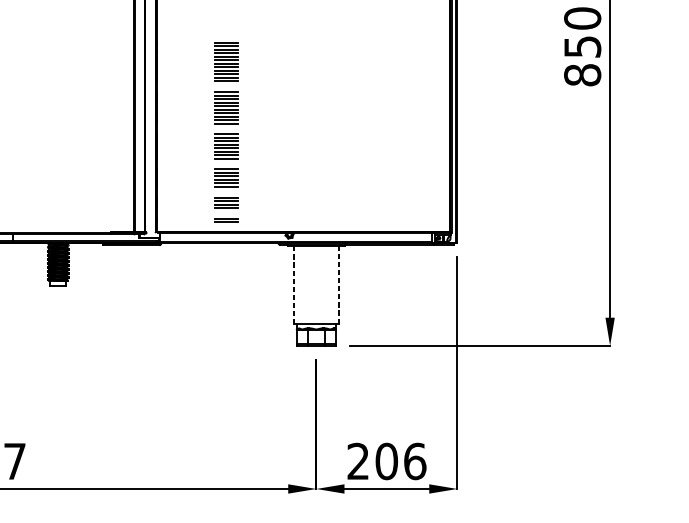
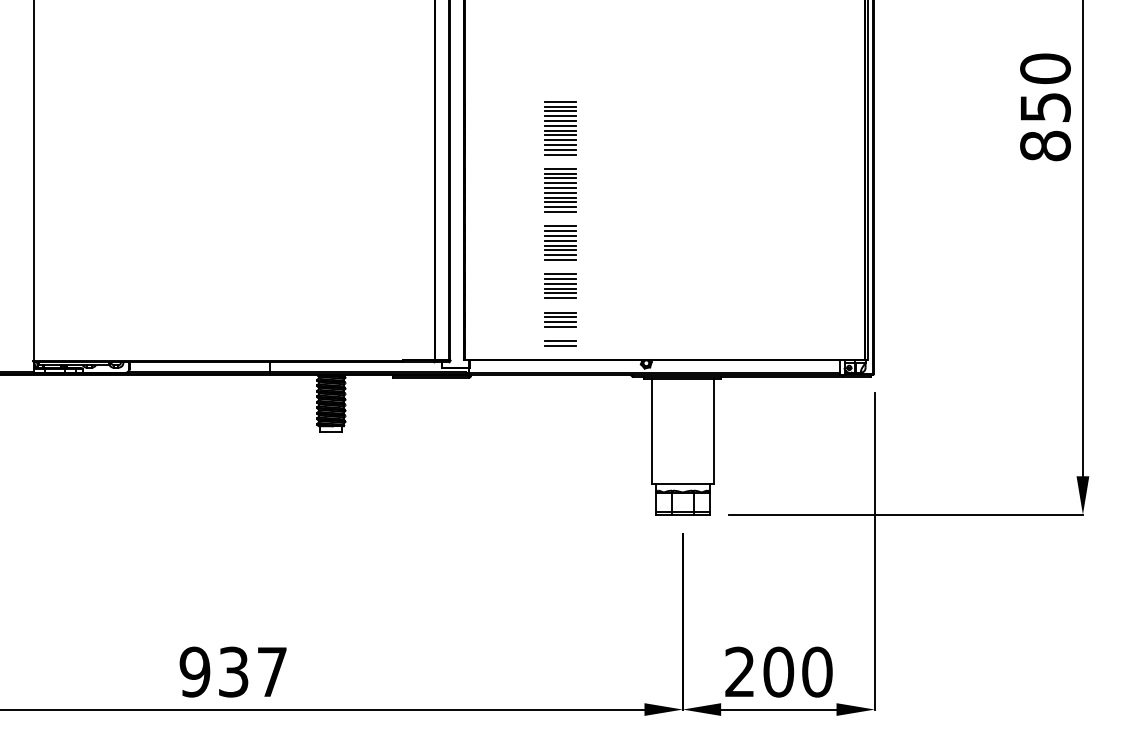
line: (293, 284) -> (651, 431), dashed -> solid
line: (338, 284) -> (713, 431), dashed -> solid
text: (415, 461) -> (817, 671), 206 -> 200

